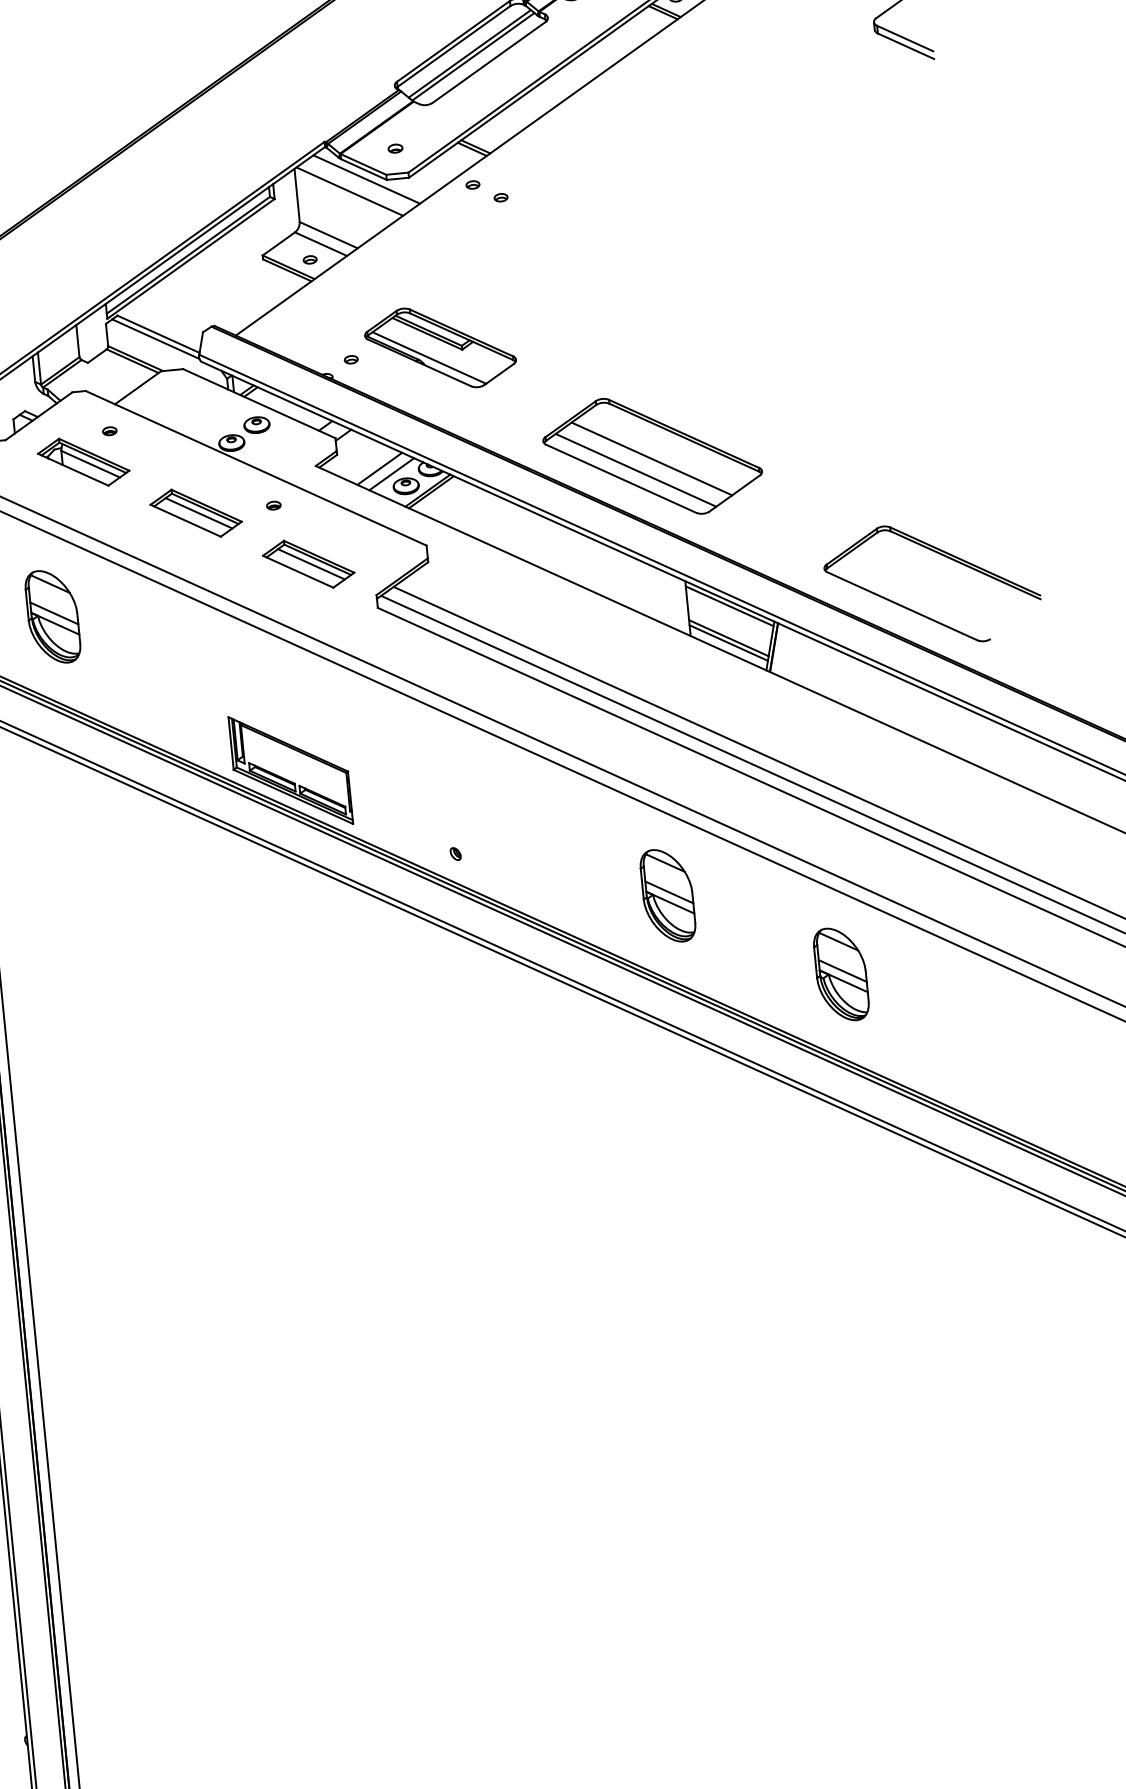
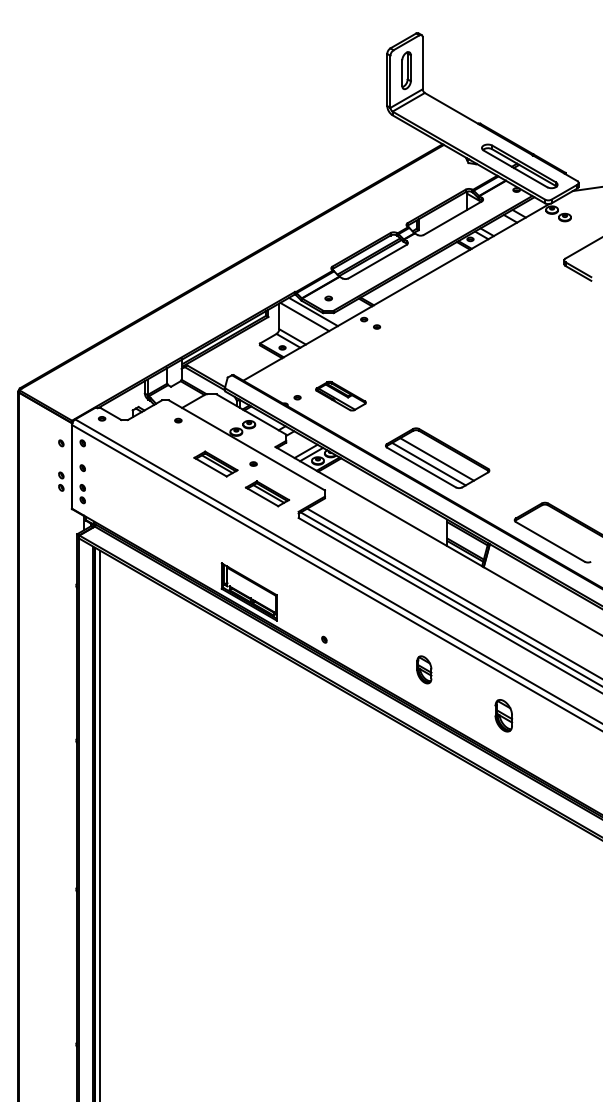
part: (439, 346) -> (340, 395), size x0.7
part: (81, 460) -> (163, 433), removed
part: (53, 615) -> (142, 506), removed
part: (668, 895) -> (424, 669), size x0.6
part: (840, 974) -> (503, 715), size x0.7

